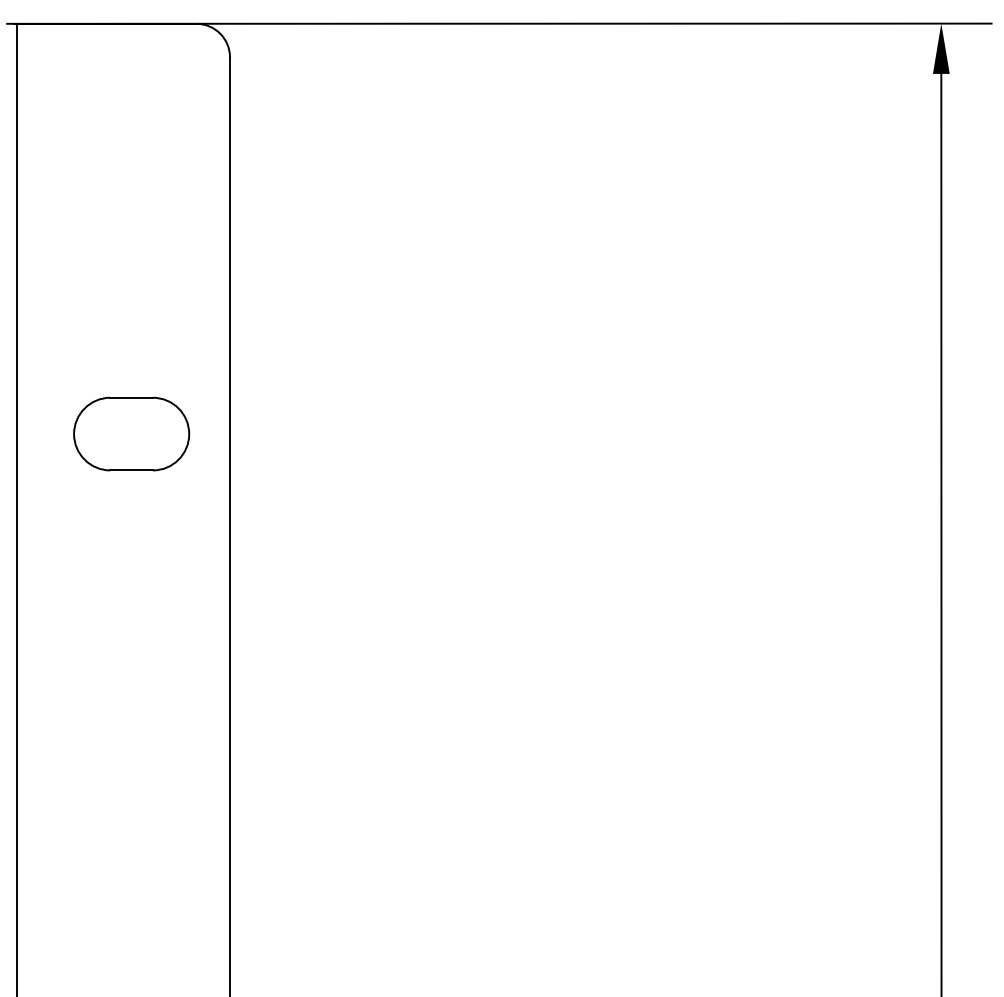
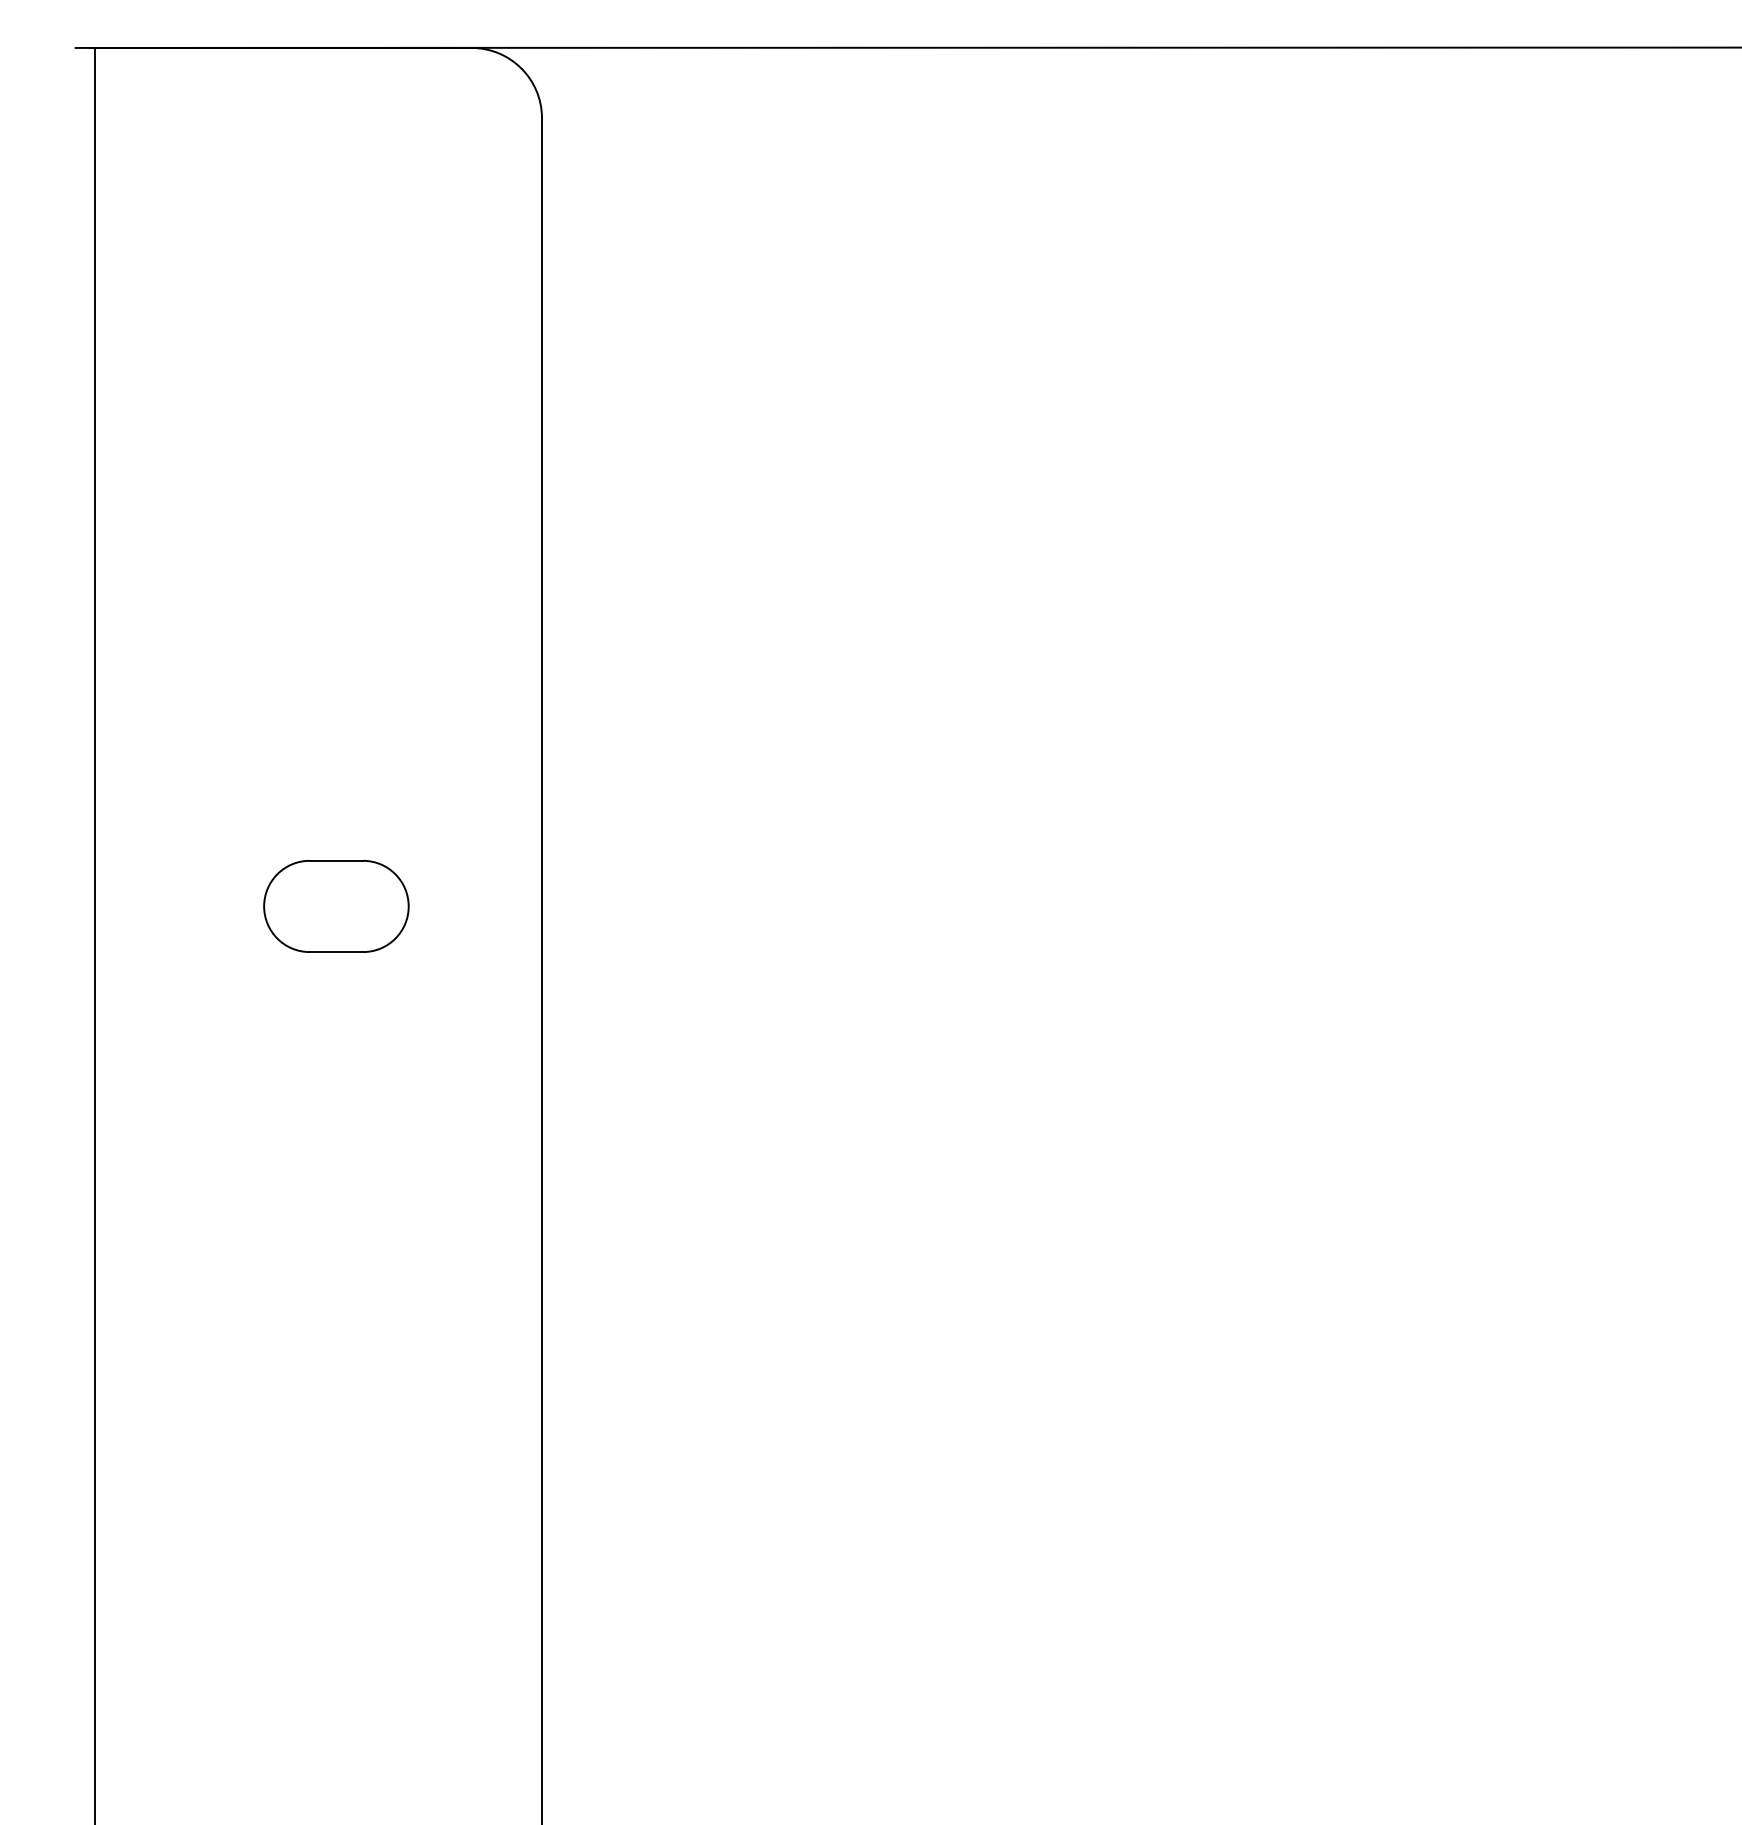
part: (131, 433) -> (335, 905), size x0.6

